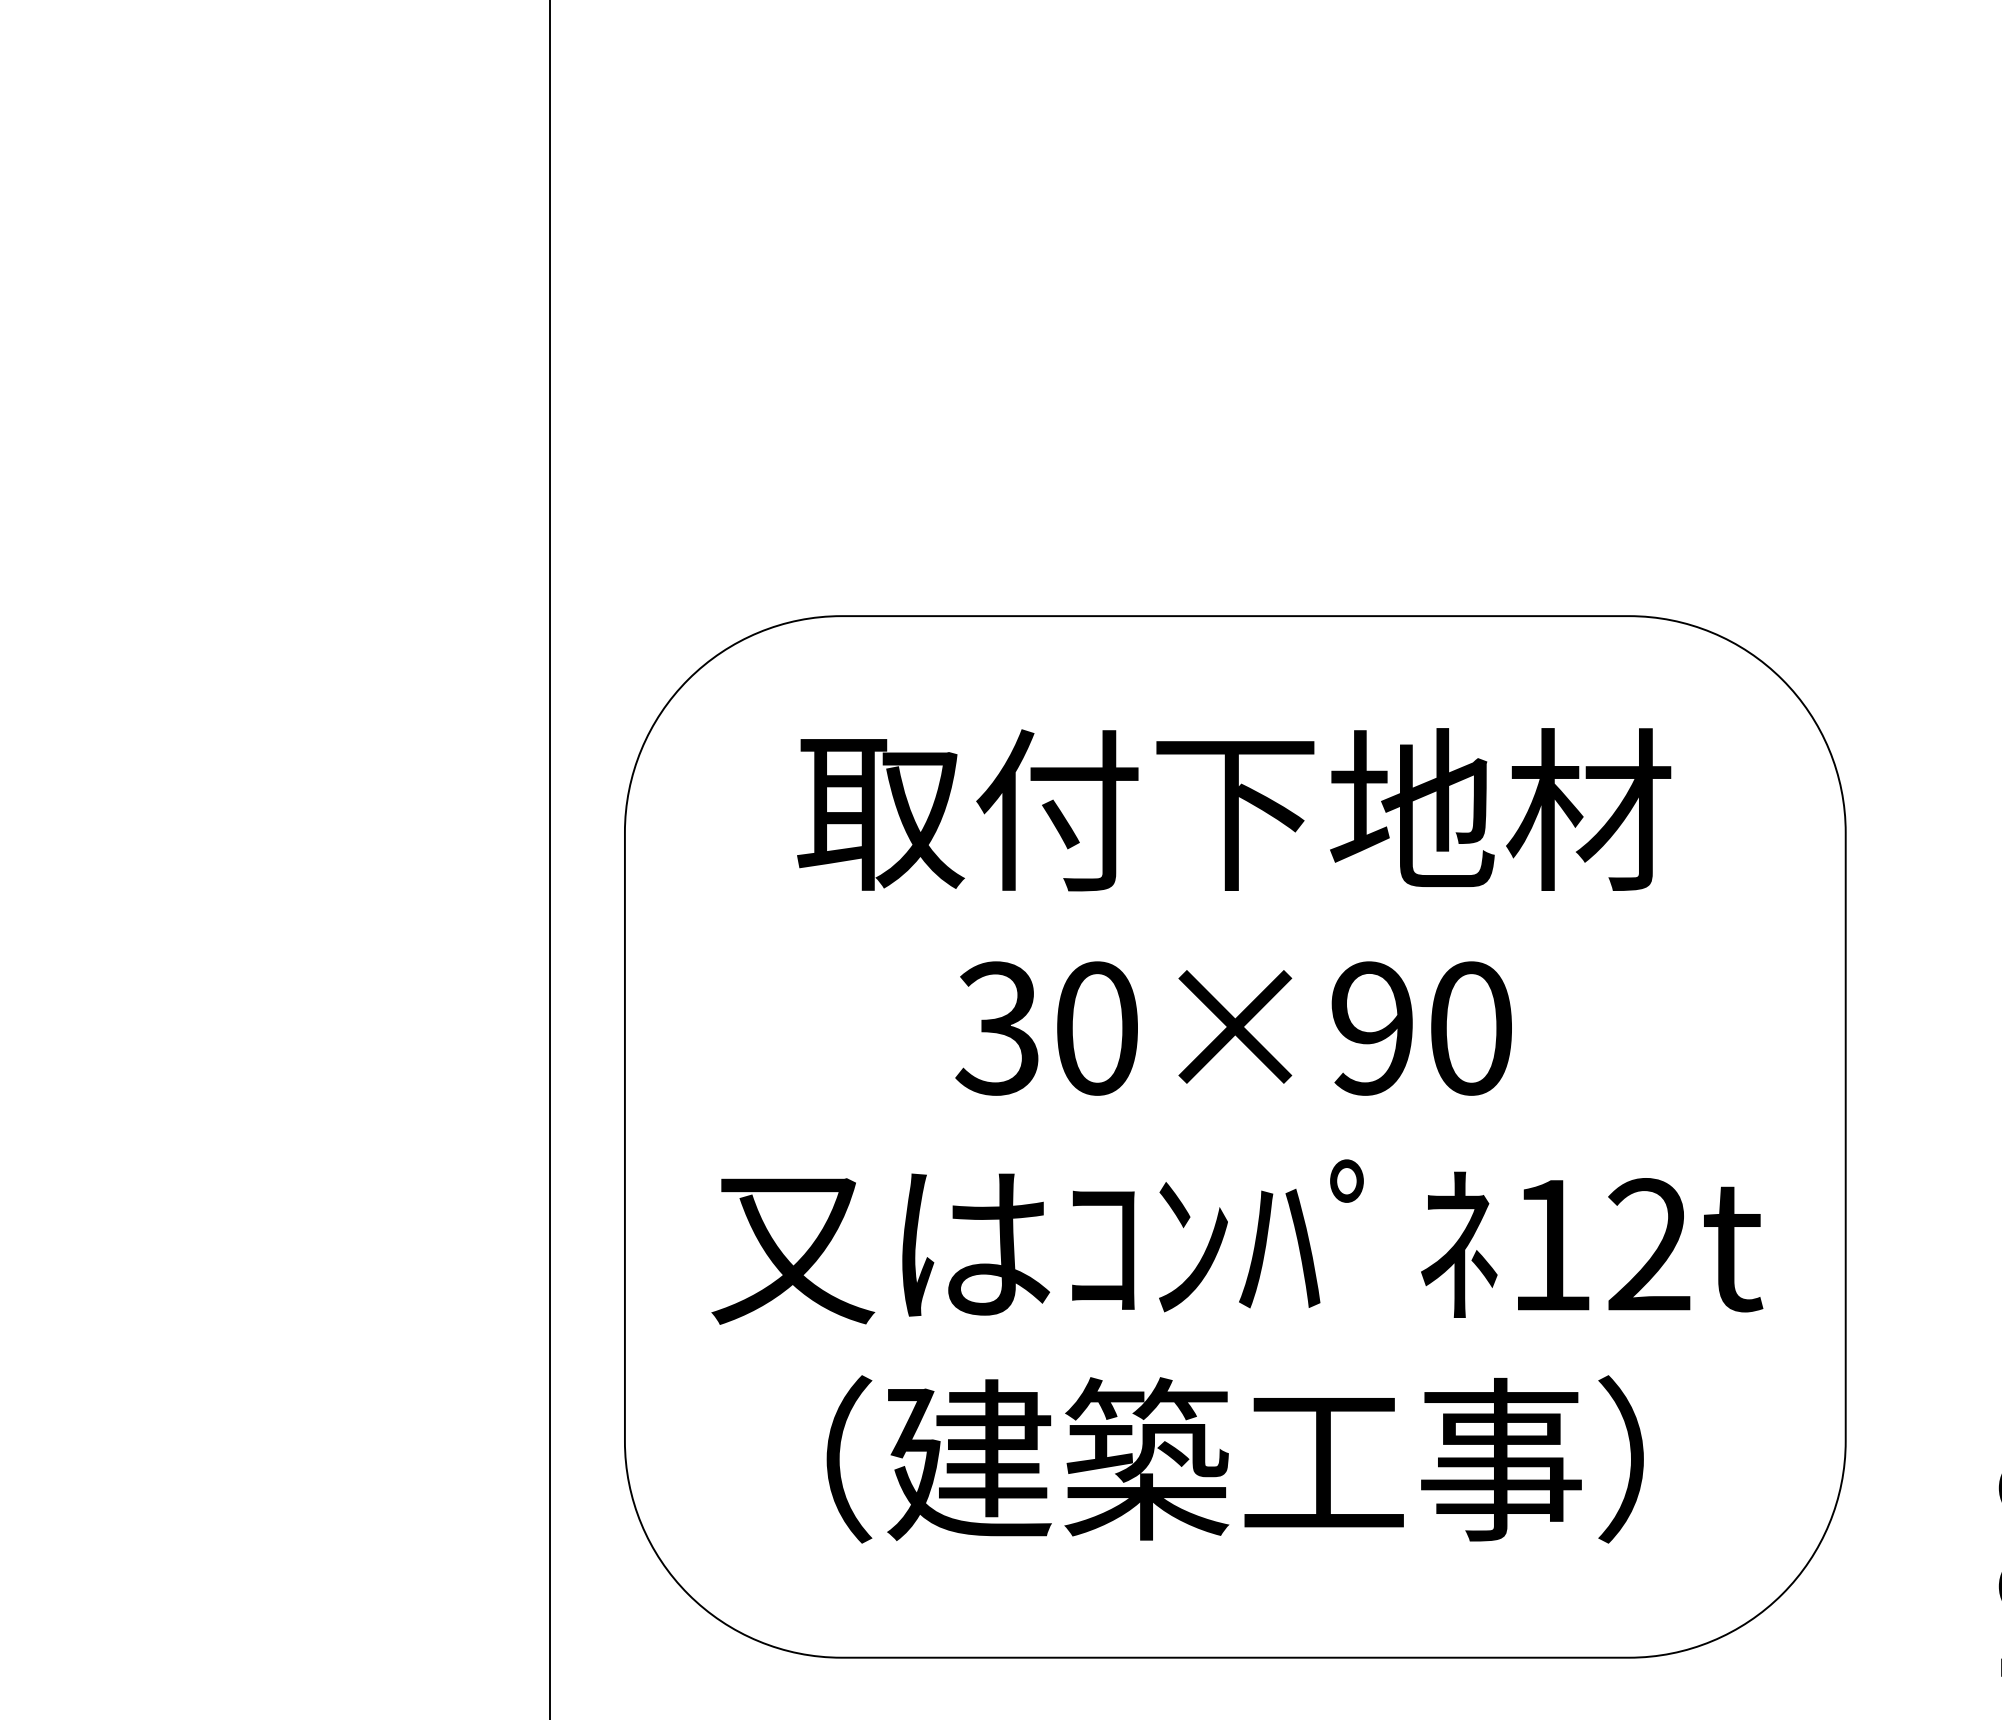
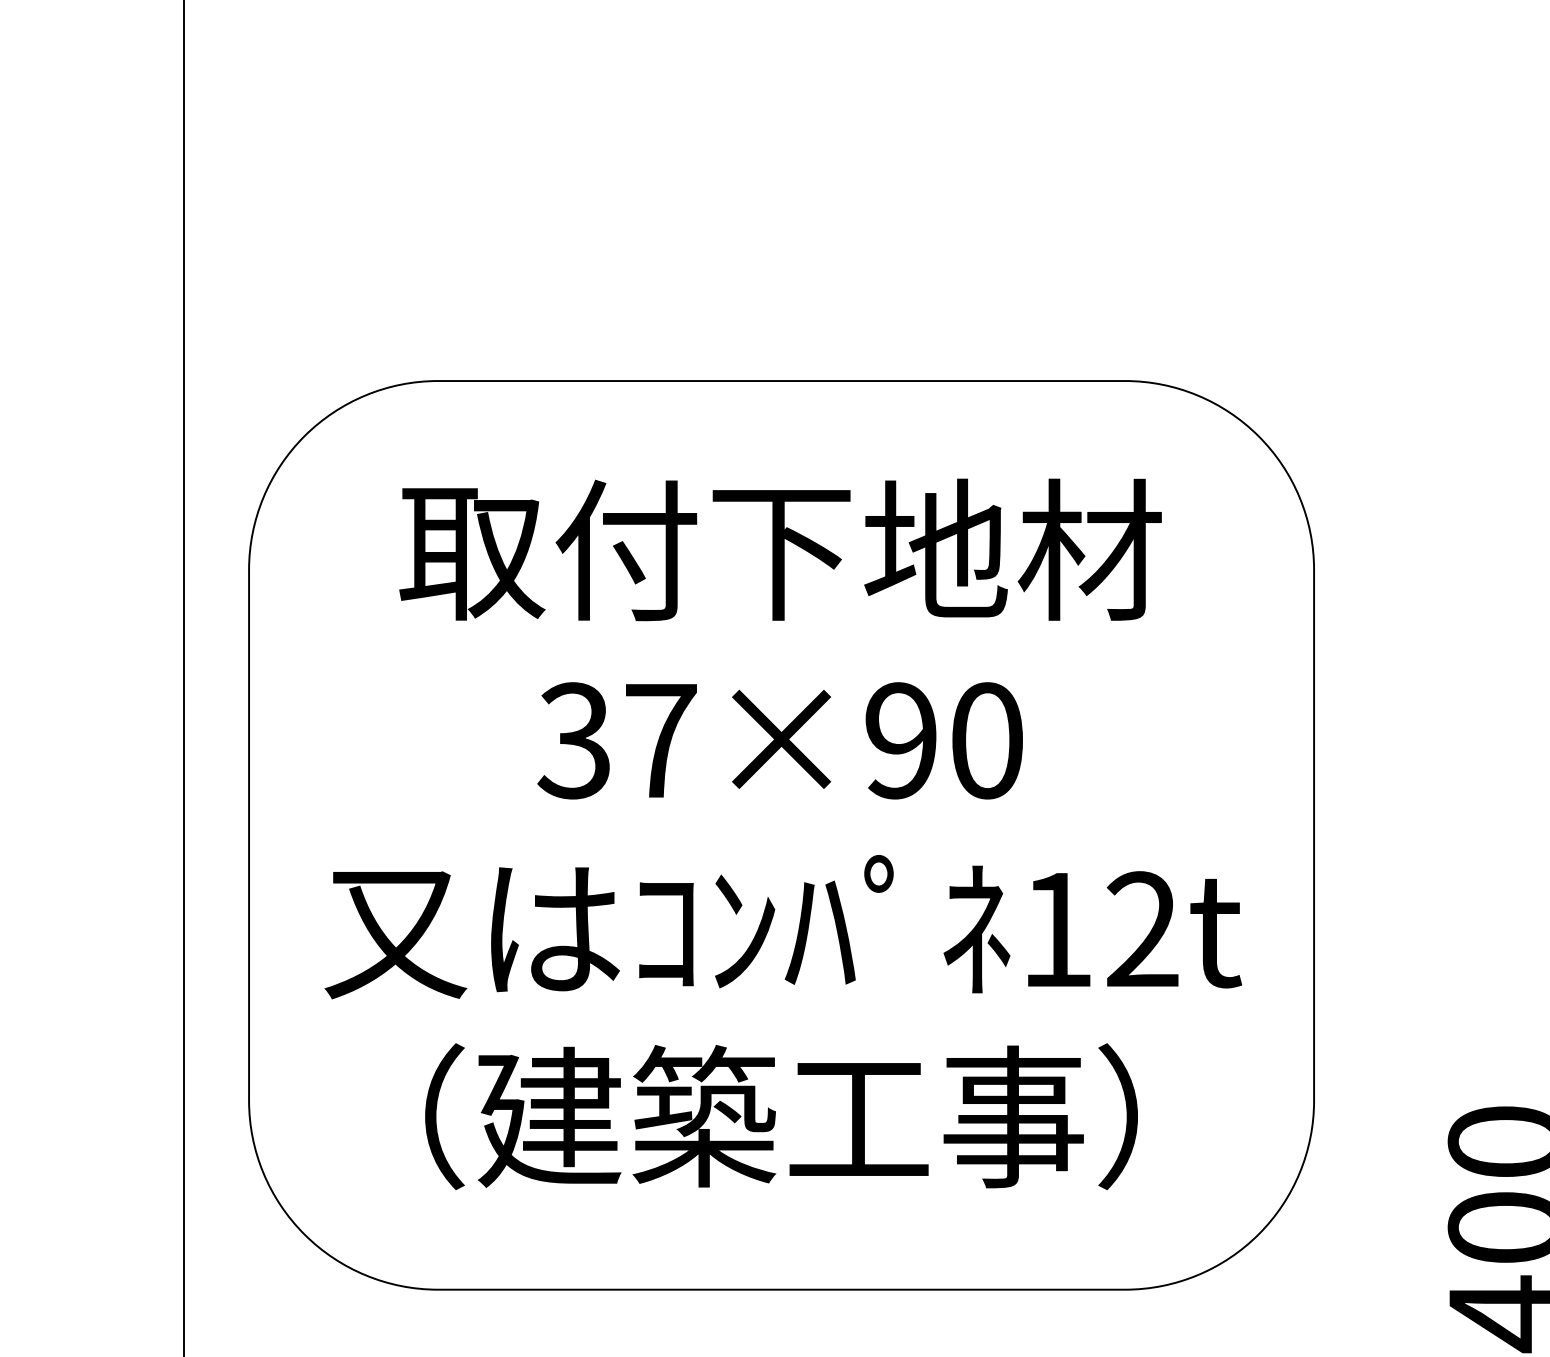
text: (1097, 1028) -> (661, 740), 30×90 -> 37×90

